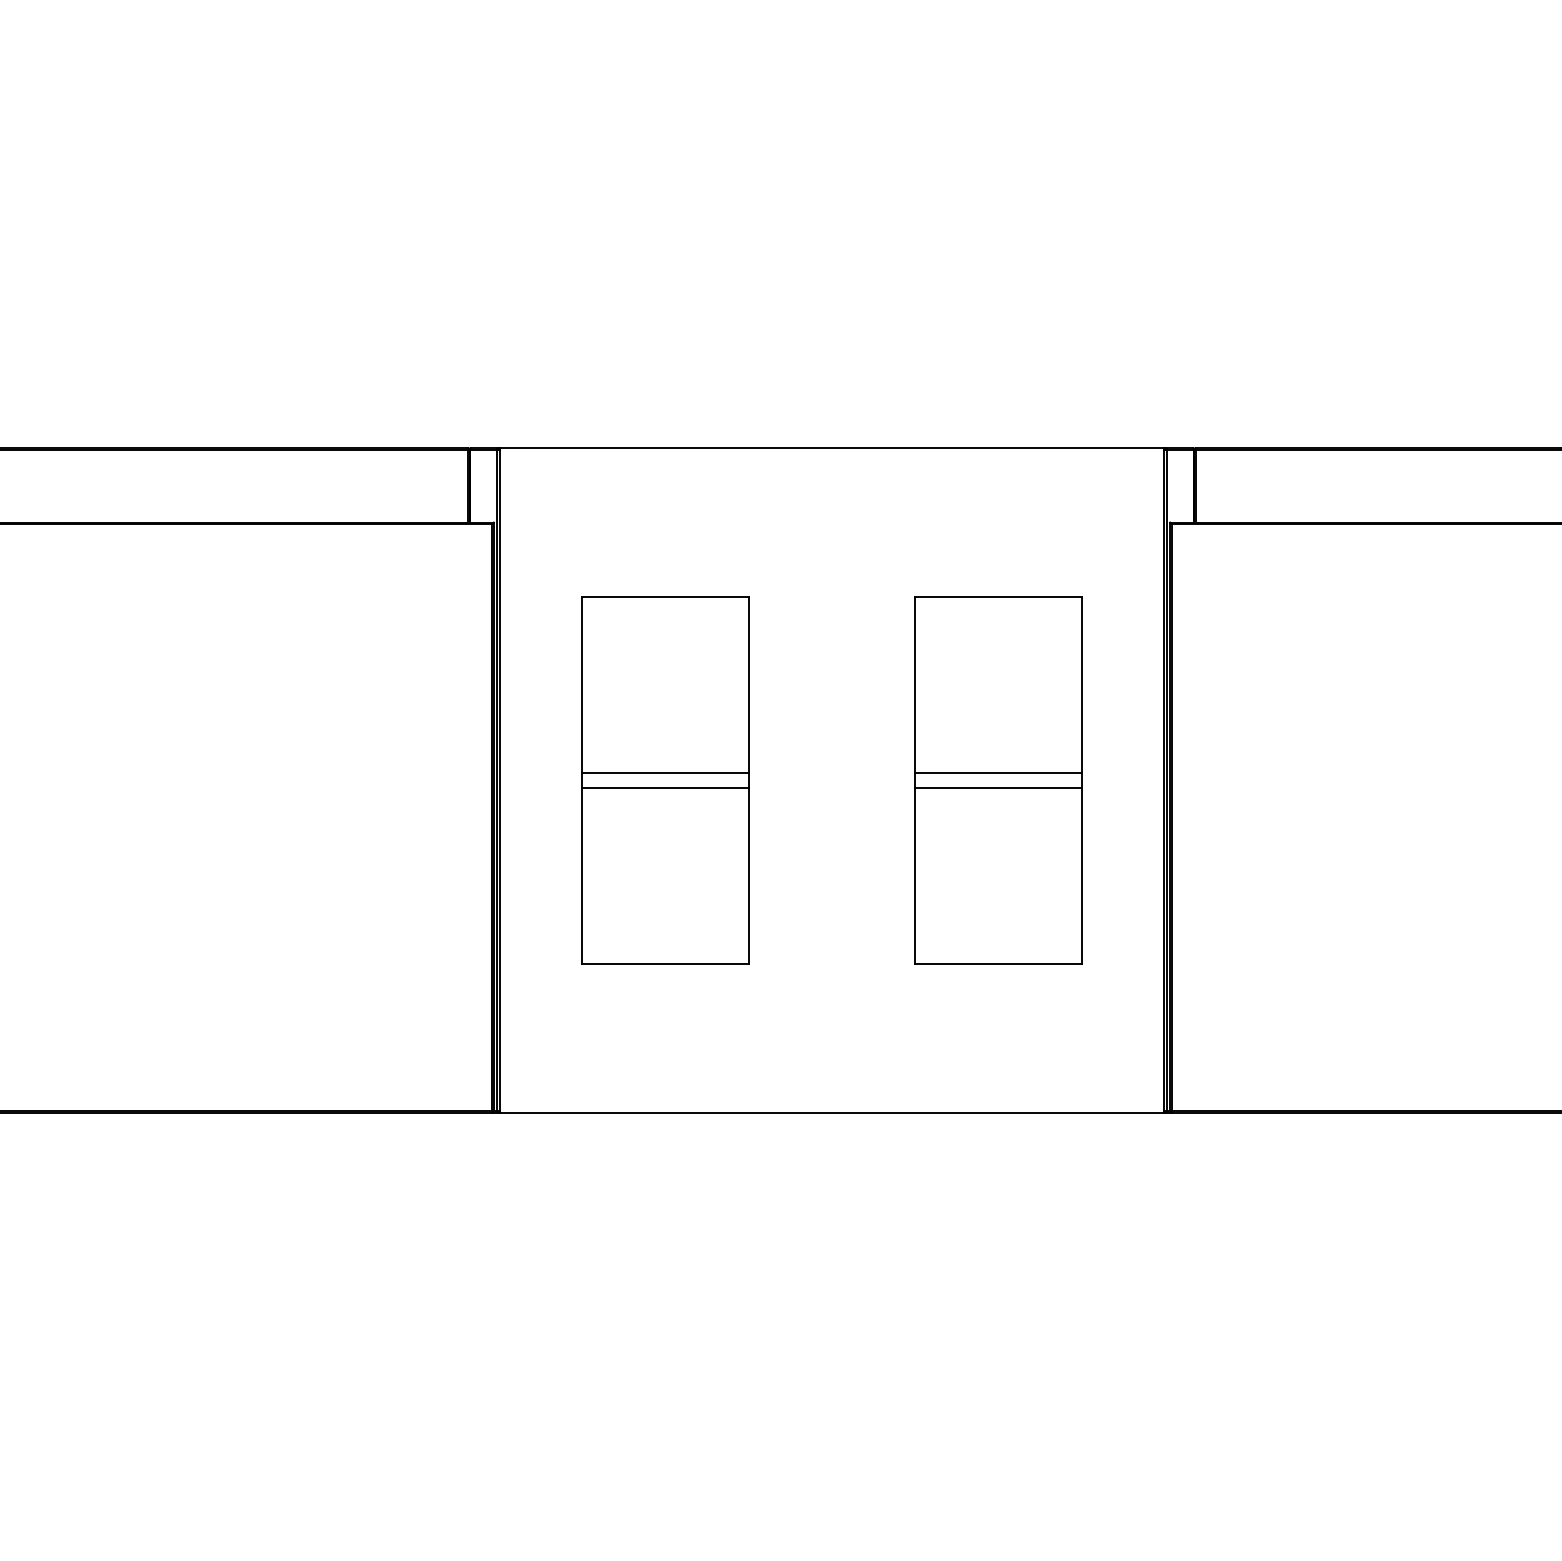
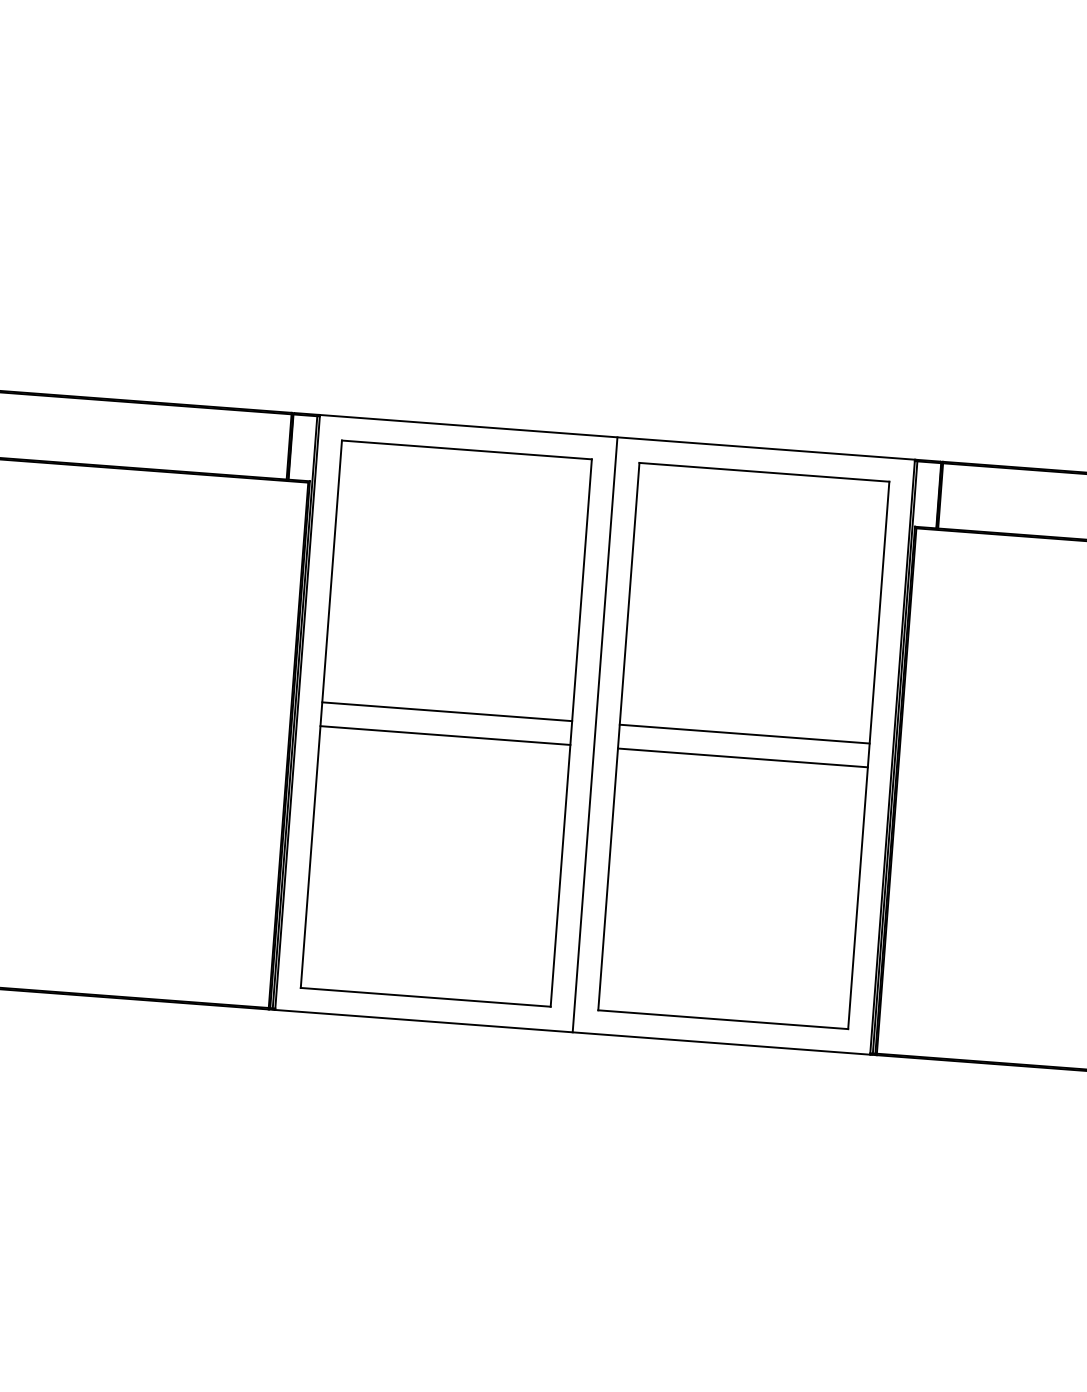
part: (665, 780) -> (446, 723), size x1.67
line: (831, 780) -> (594, 734), added
part: (998, 780) -> (744, 746), size x1.67

